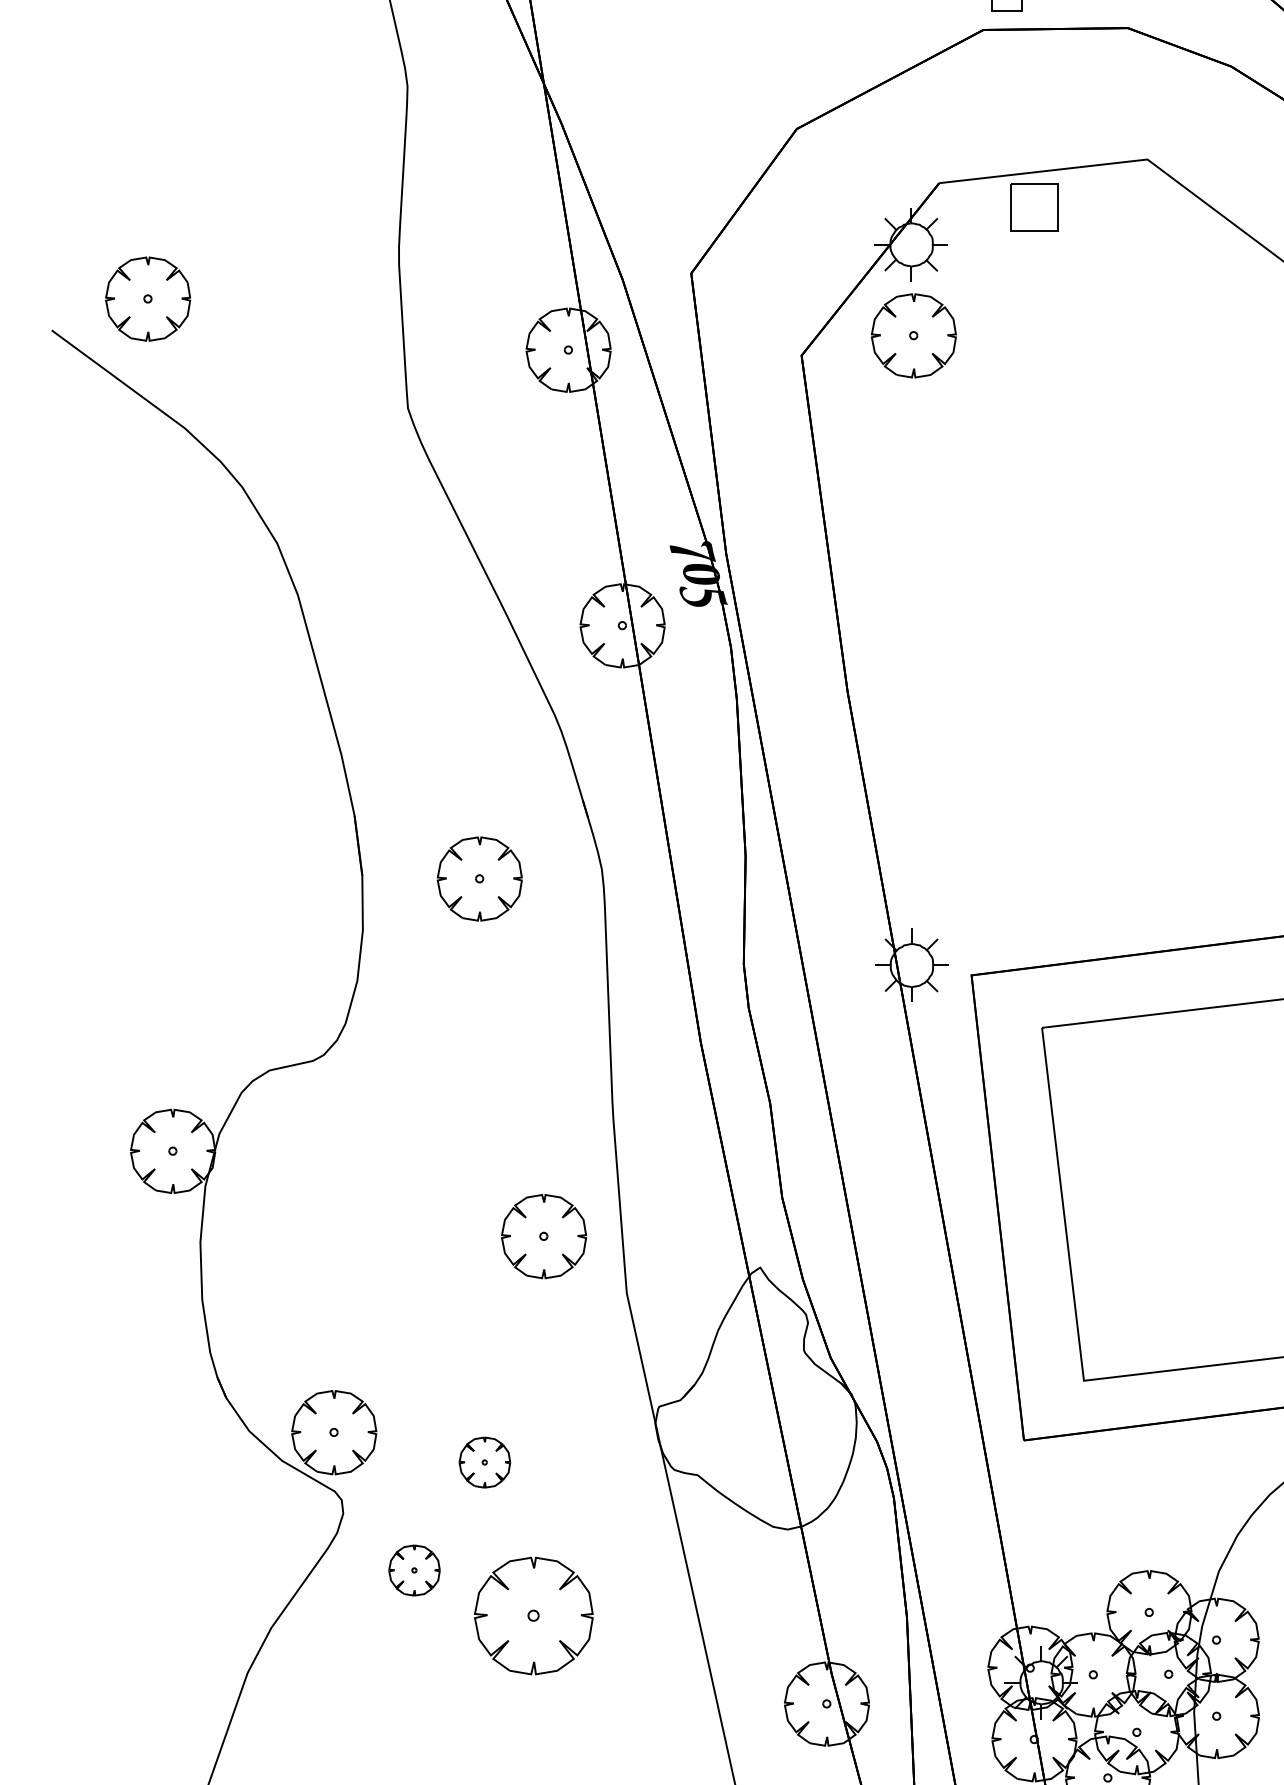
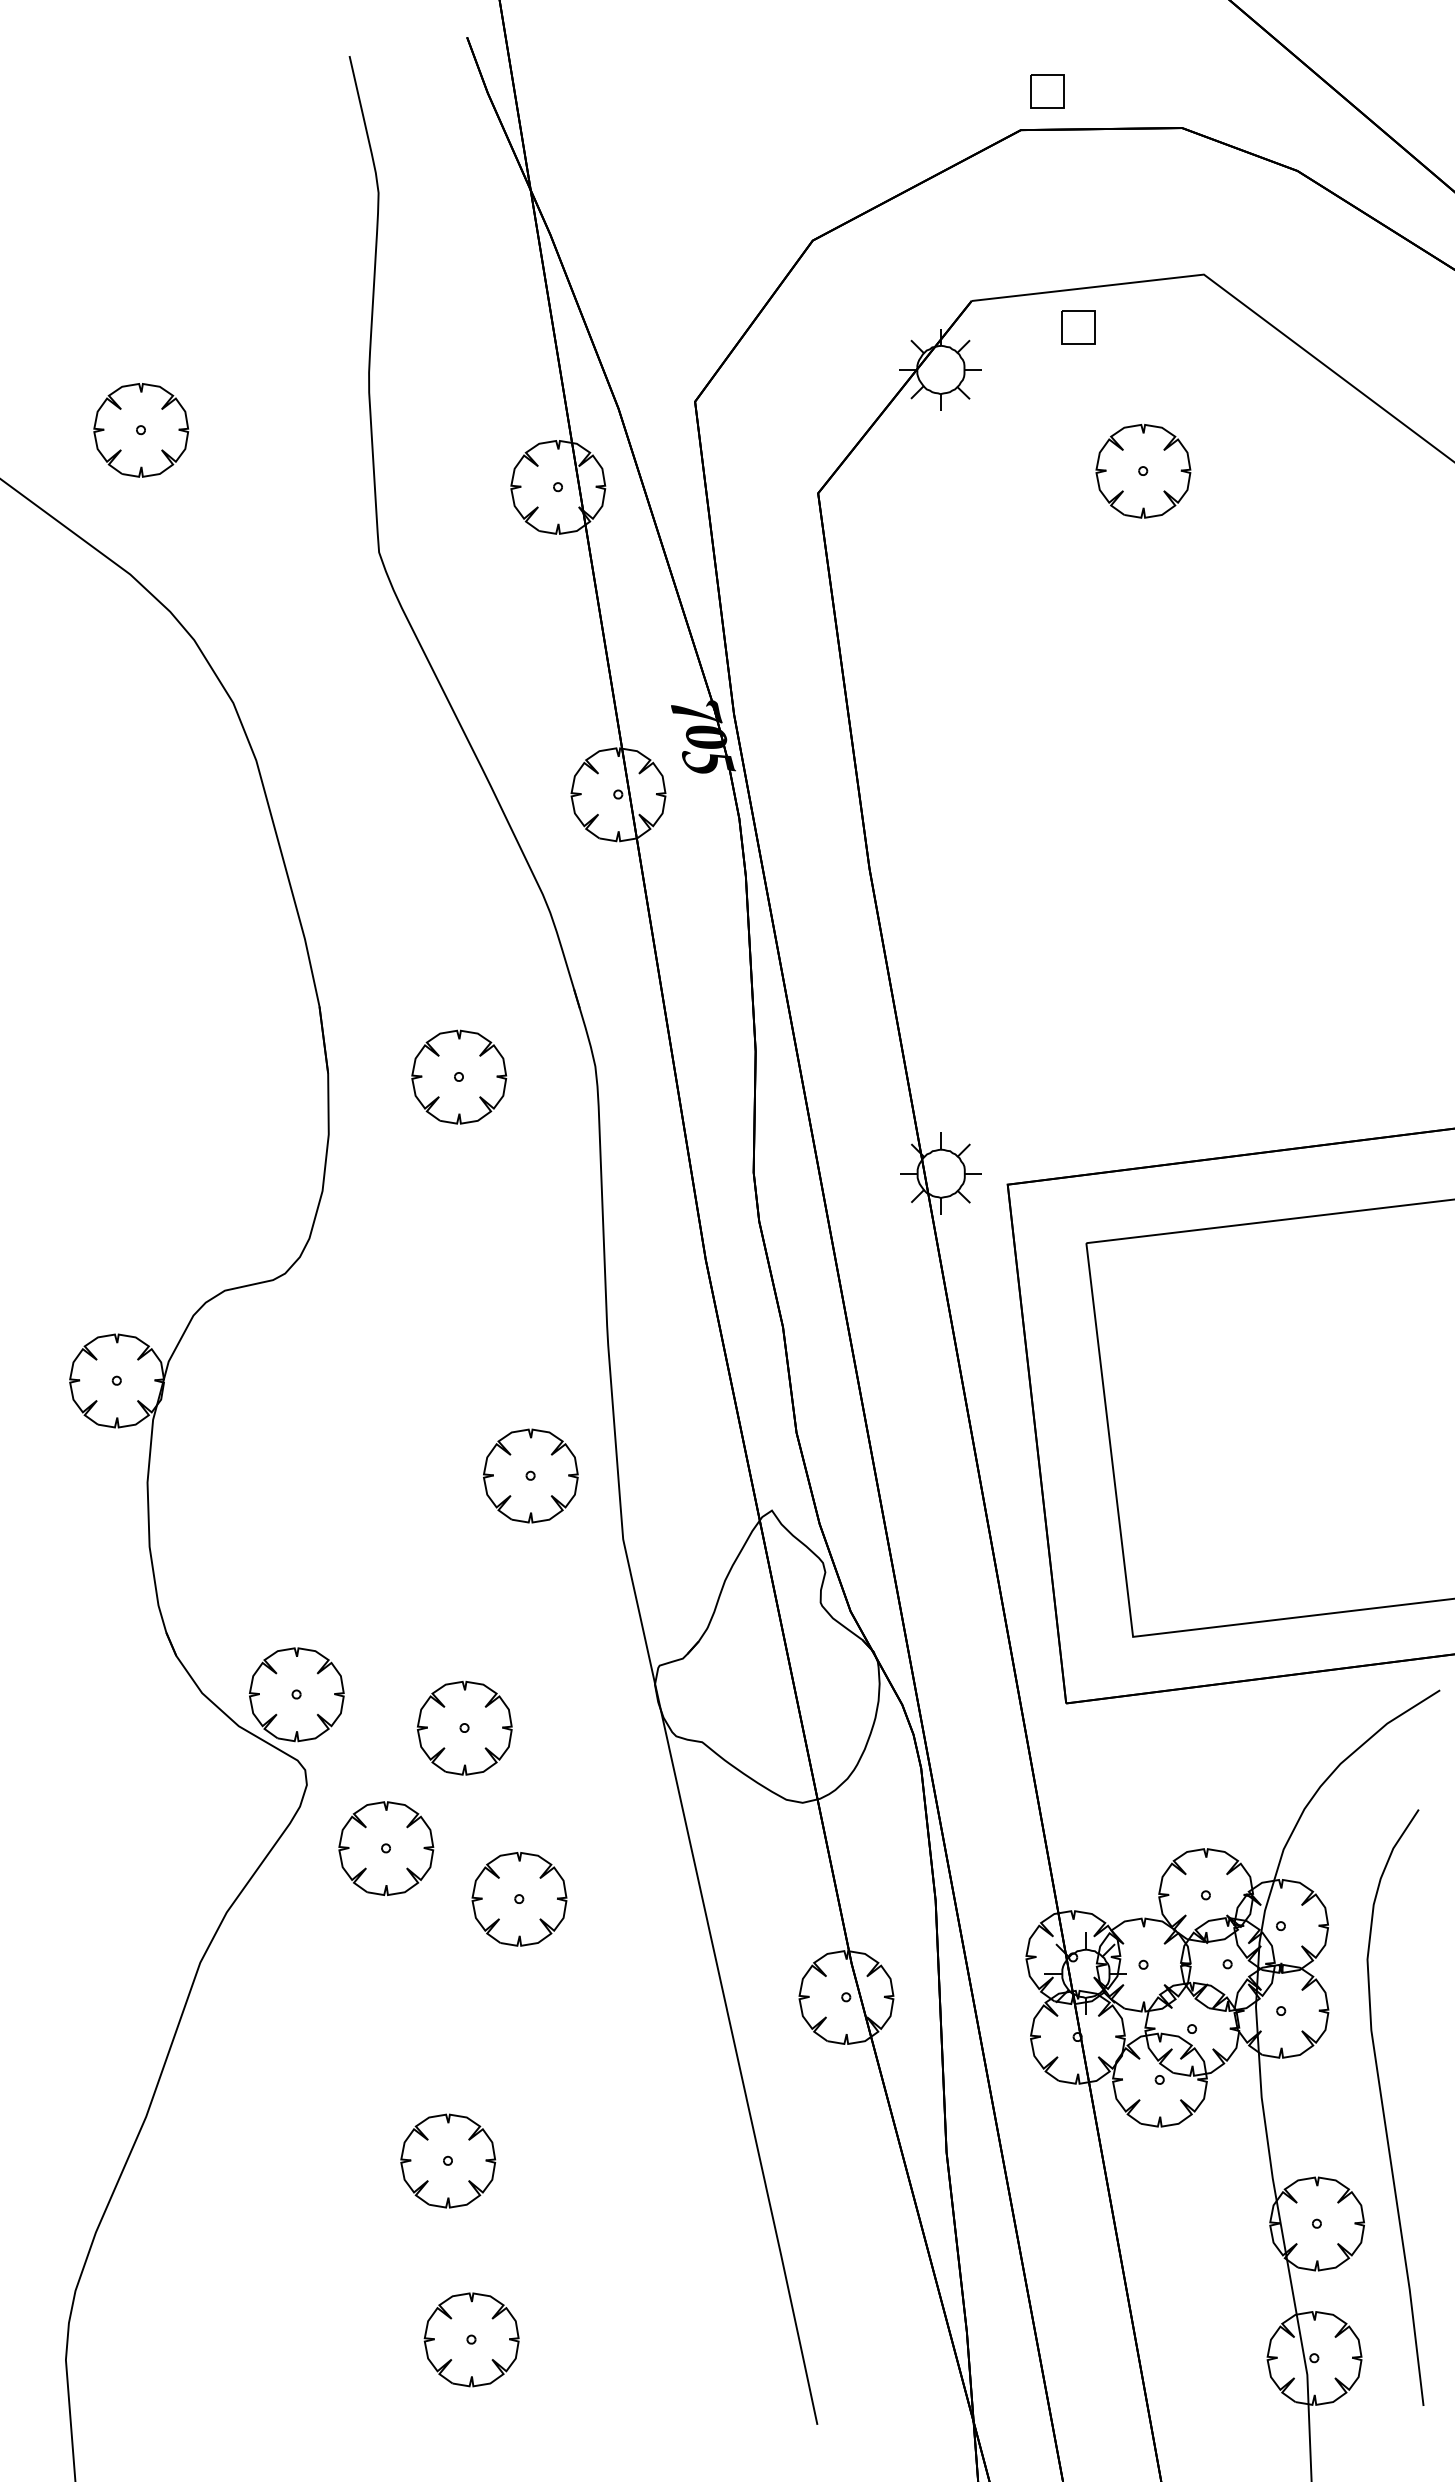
part: (1035, 206) -> (1078, 327), size x0.62
part: (148, 299) -> (141, 430), moved
part: (913, 336) -> (1143, 471), moved
part: (484, 1462) -> (464, 1727), size x1.67
part: (414, 1570) -> (386, 1848), size x1.67
part: (533, 1616) -> (519, 1899), size x0.71

